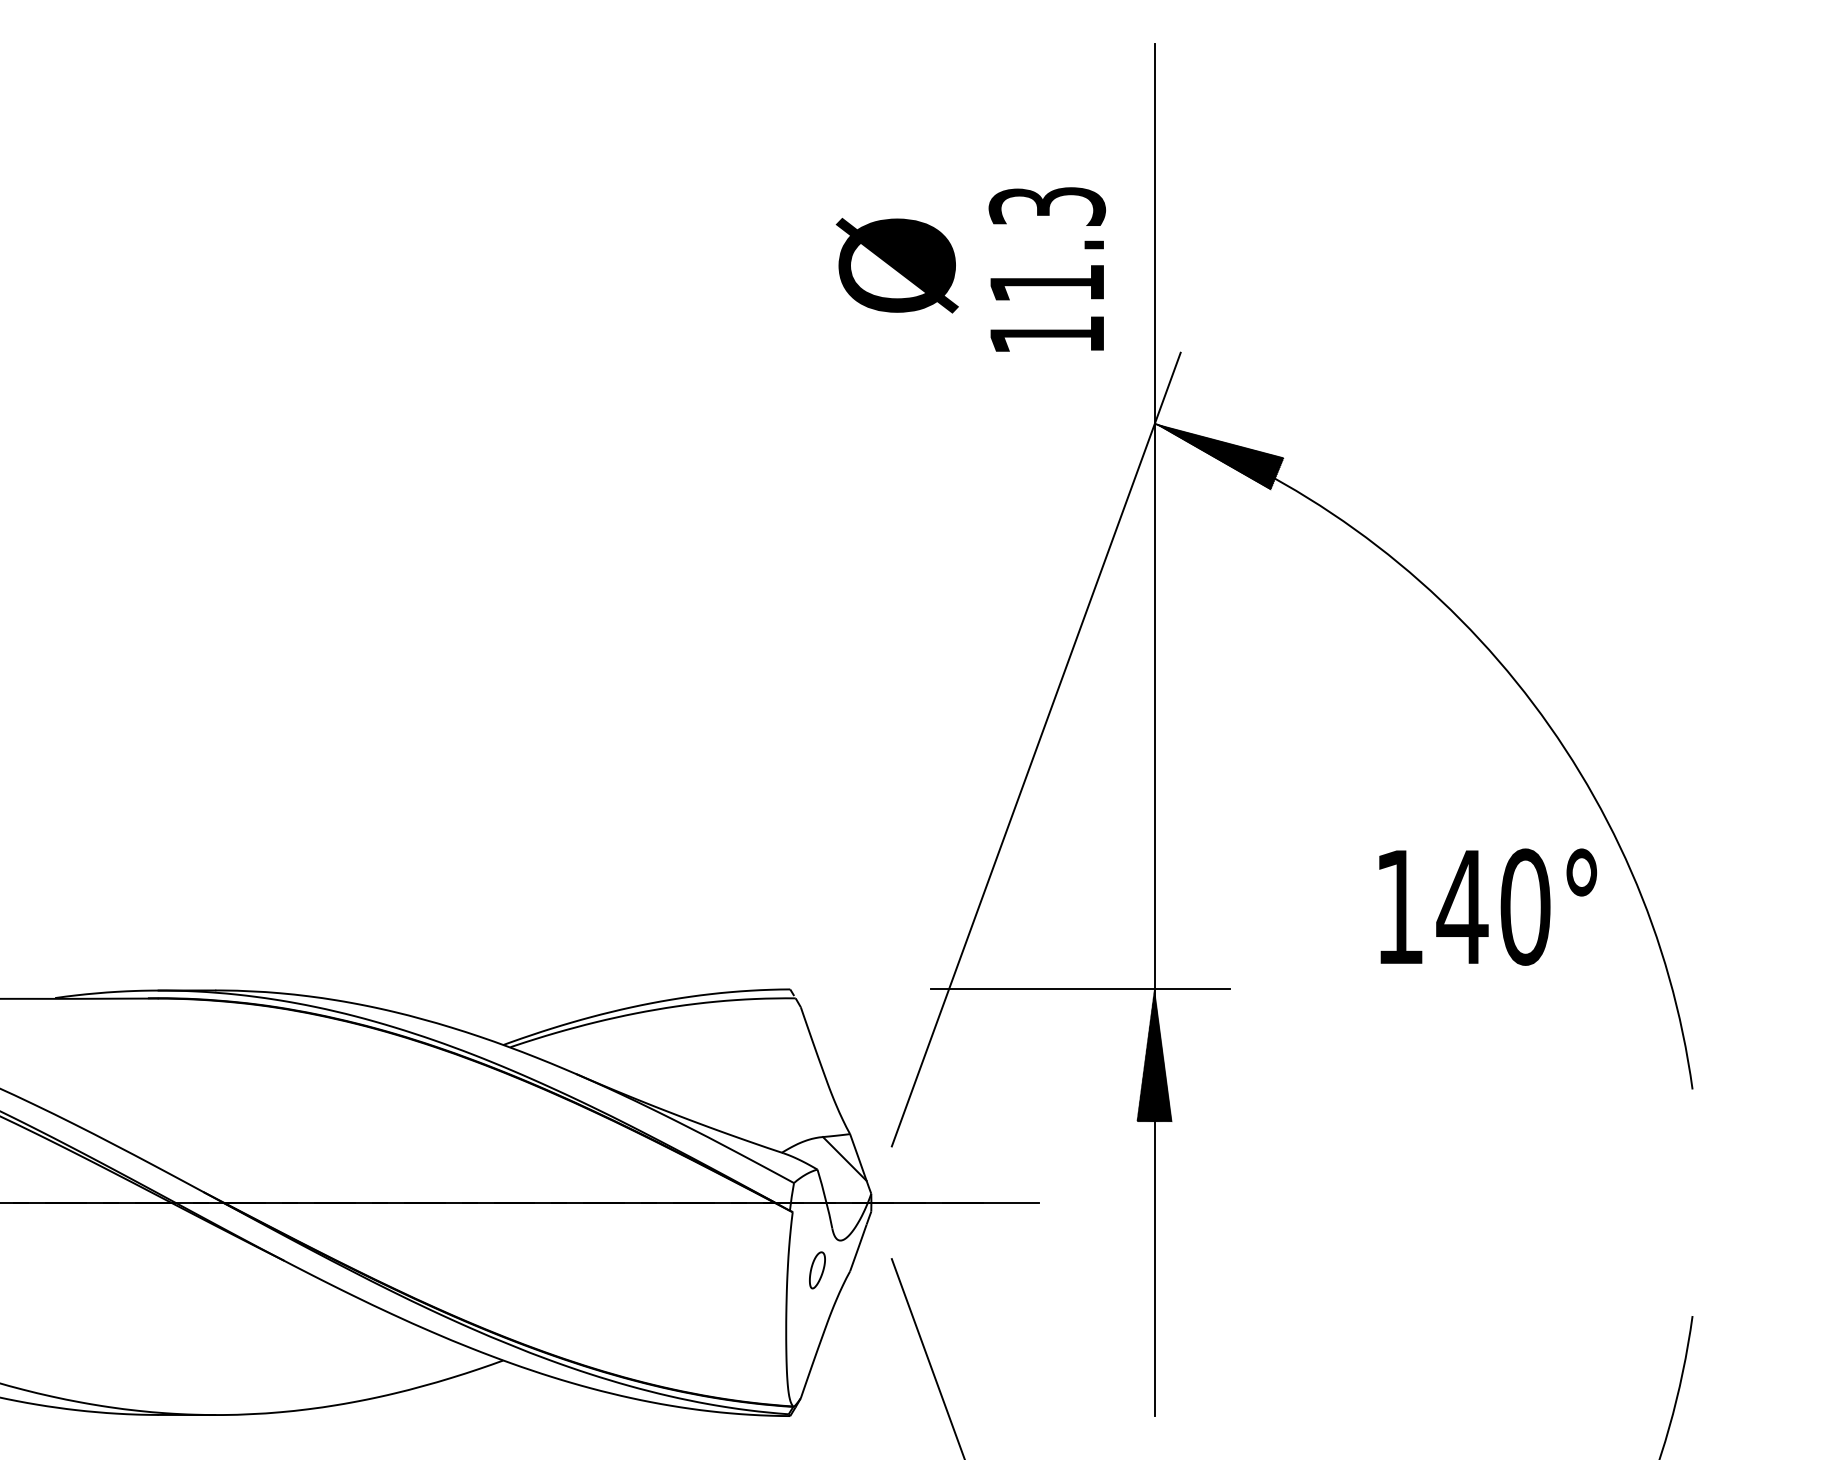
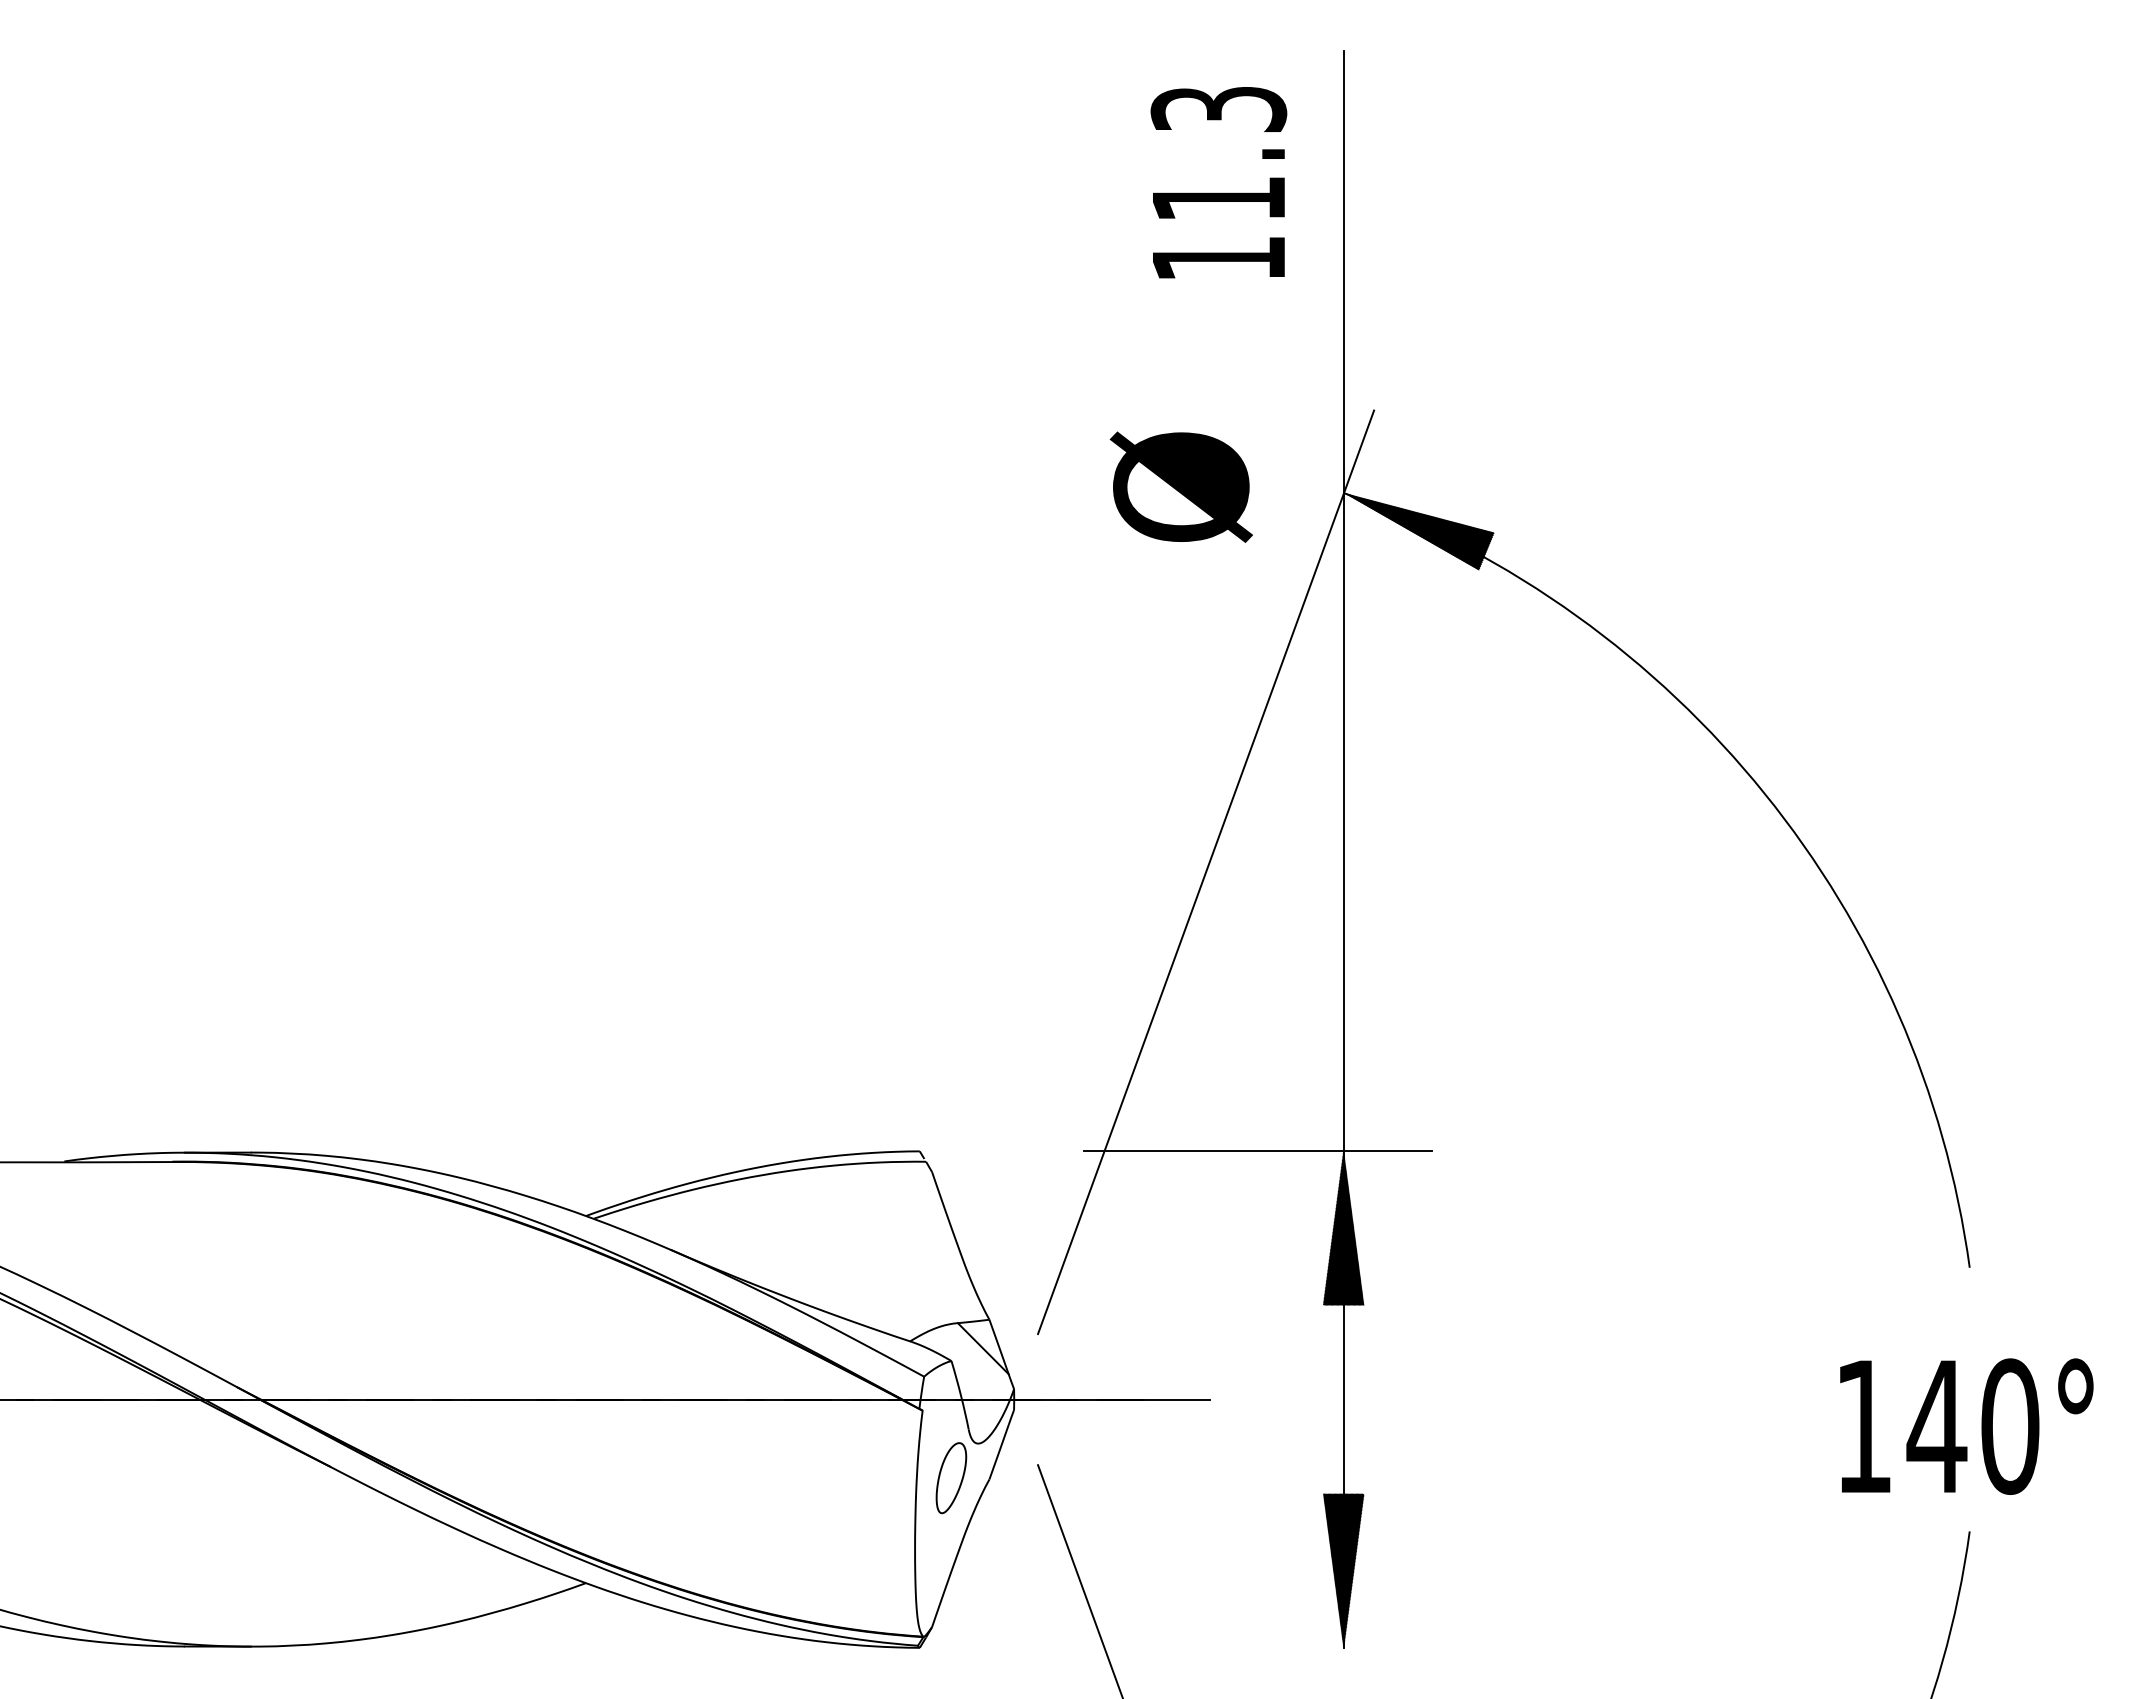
text: (896, 265) -> (1180, 486), moved
text: (1046, 269) -> (1218, 182), moved
text: (1487, 907) -> (1966, 1426), moved
part: (817, 1270) -> (951, 1478), size x1.67
hatch: (1154, 1349) -> (1343, 1570), added

